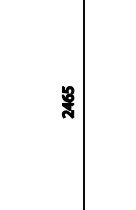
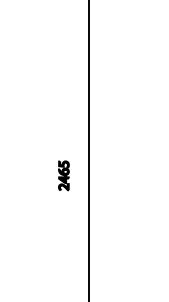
part: (67, 102) -> (63, 176), size x0.6

